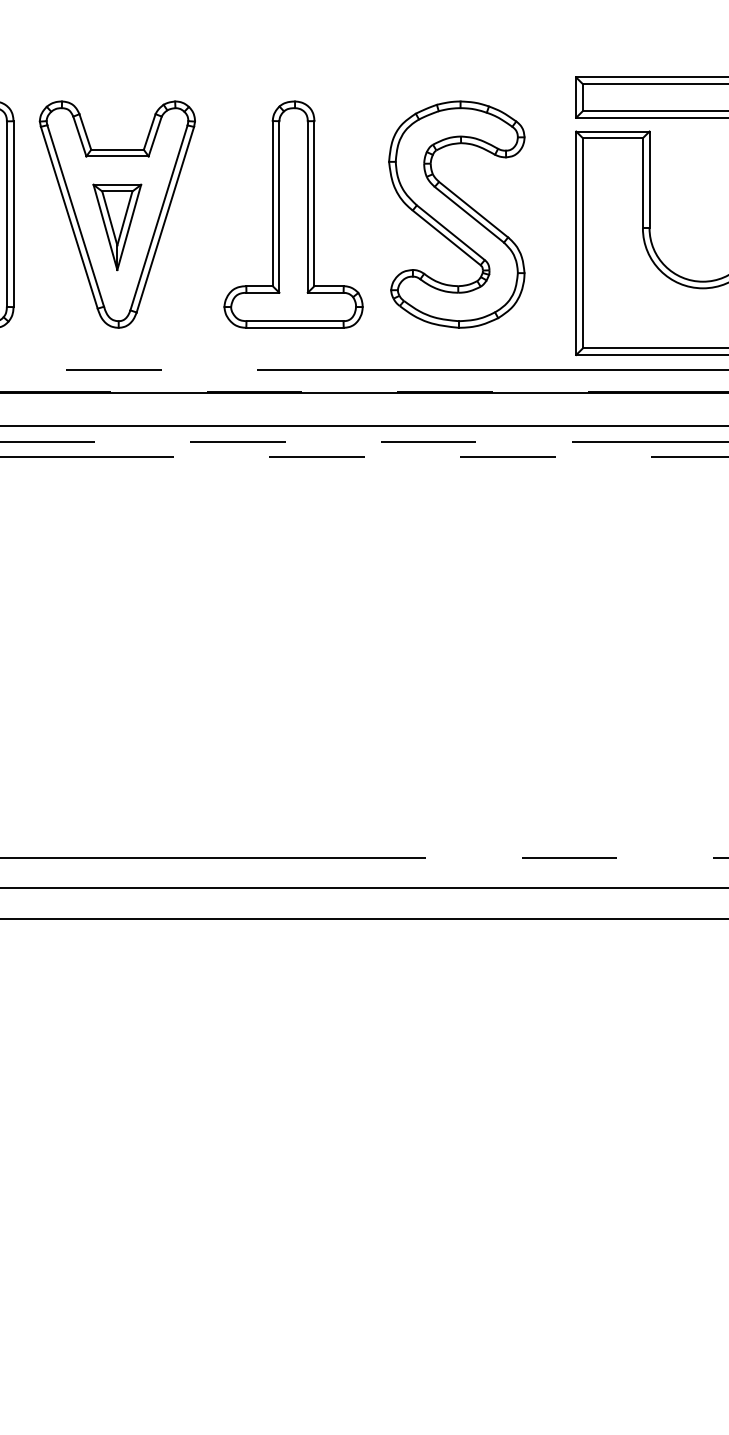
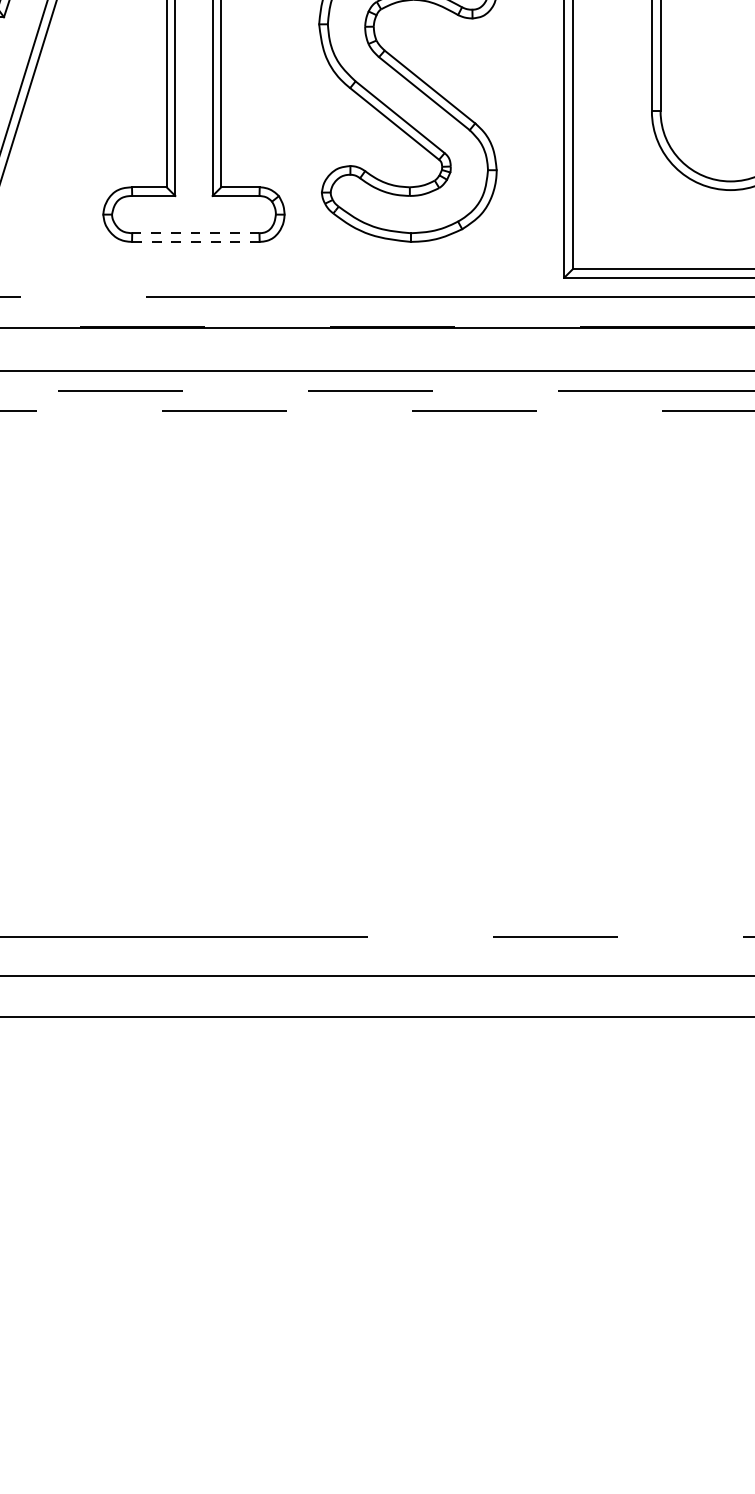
line: (295, 321) -> (196, 233), solid -> dashed
line: (295, 327) -> (196, 241), solid -> dashed

